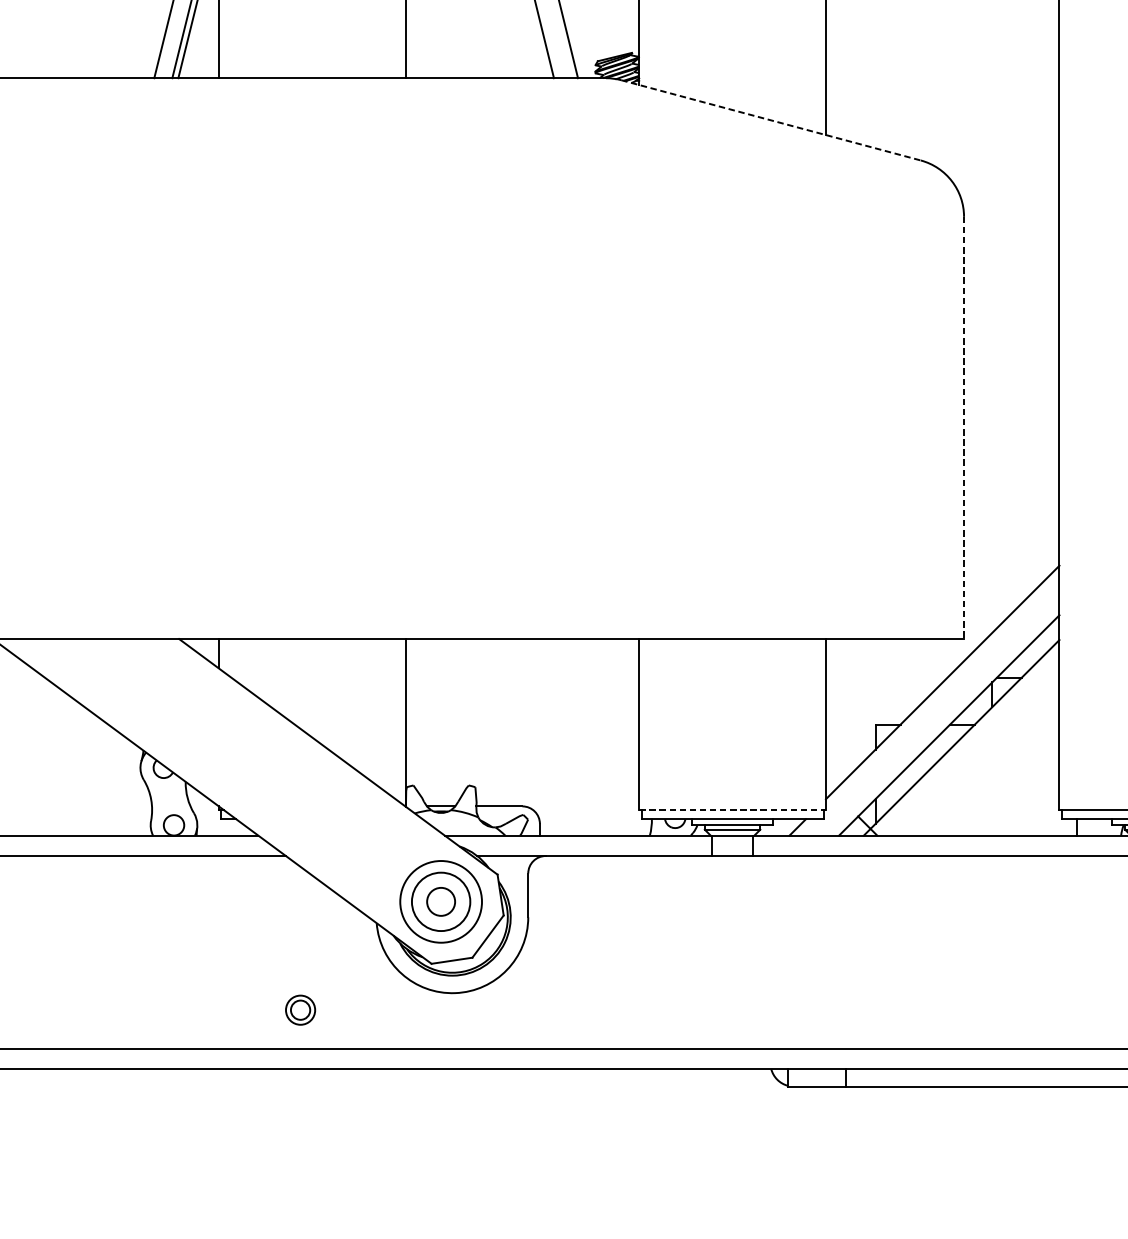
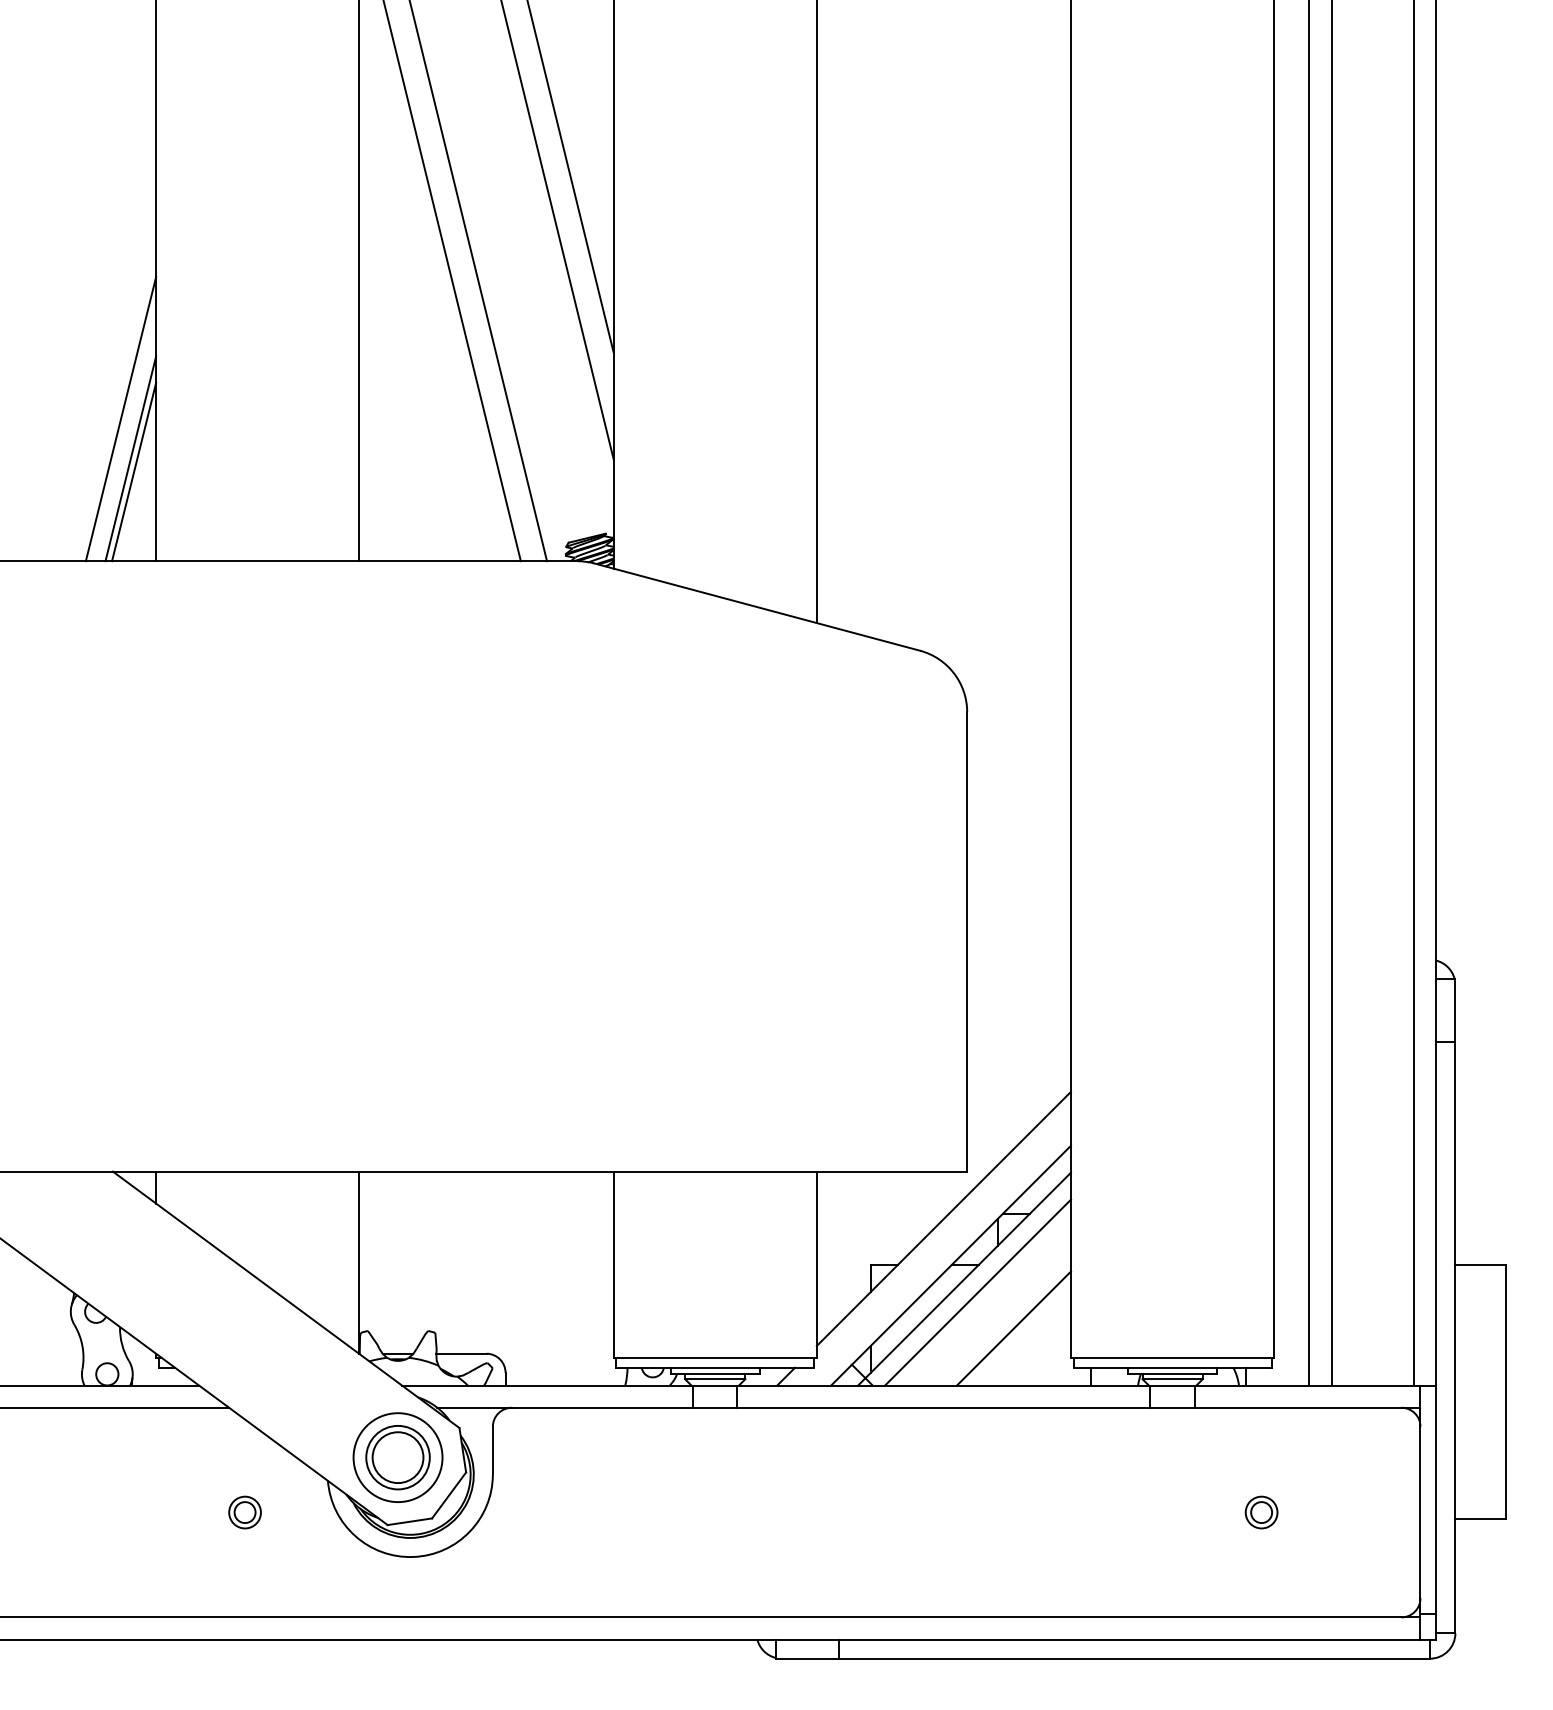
line: (771, 120) -> (757, 607), dashed -> solid
line: (964, 427) -> (967, 941), dashed -> solid
line: (974, 750) -> (978, 1292), added
line: (1007, 783) -> (1014, 1328), added
line: (732, 809) -> (715, 1357), dashed -> solid
circle: (440, 901) -> (397, 1457), size x1.67
part: (300, 1010) -> (244, 1512), moved

